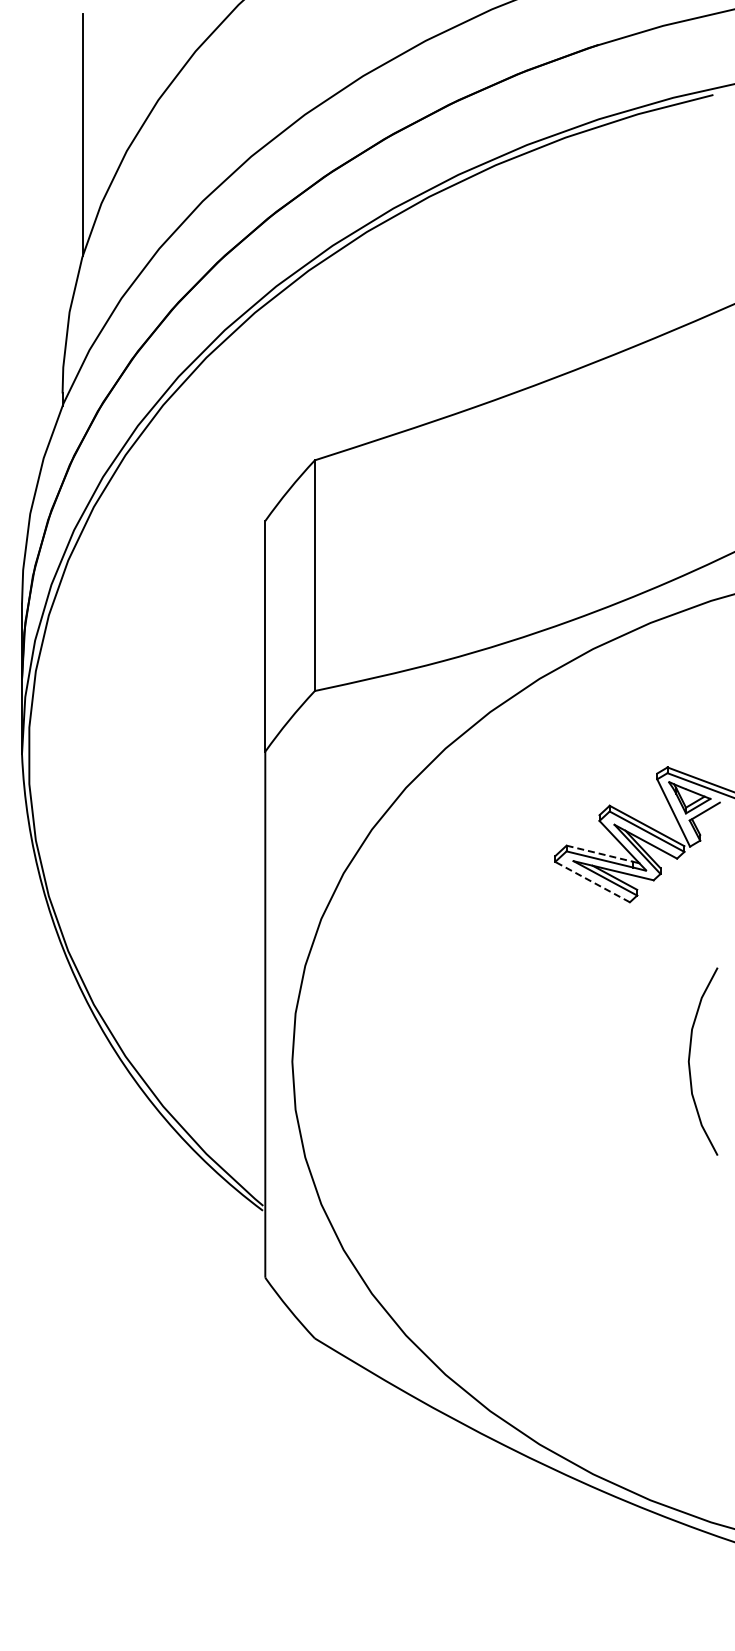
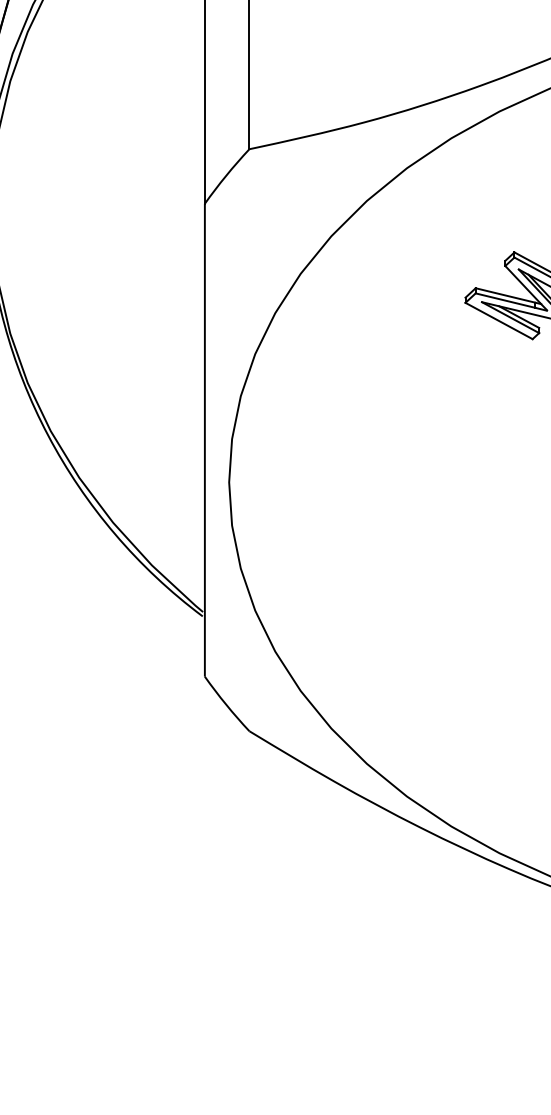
line: (600, 853) -> (506, 295), dashed -> solid
line: (592, 881) -> (498, 320), dashed -> solid

